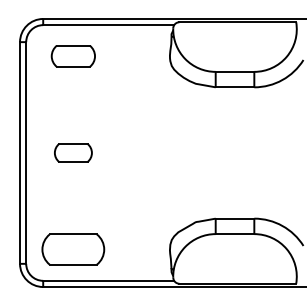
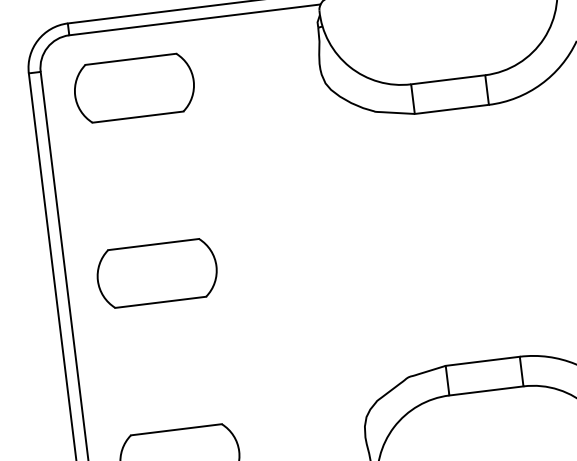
part: (73, 55) -> (134, 86), size x1.43
part: (73, 152) -> (157, 272), size x1.67

